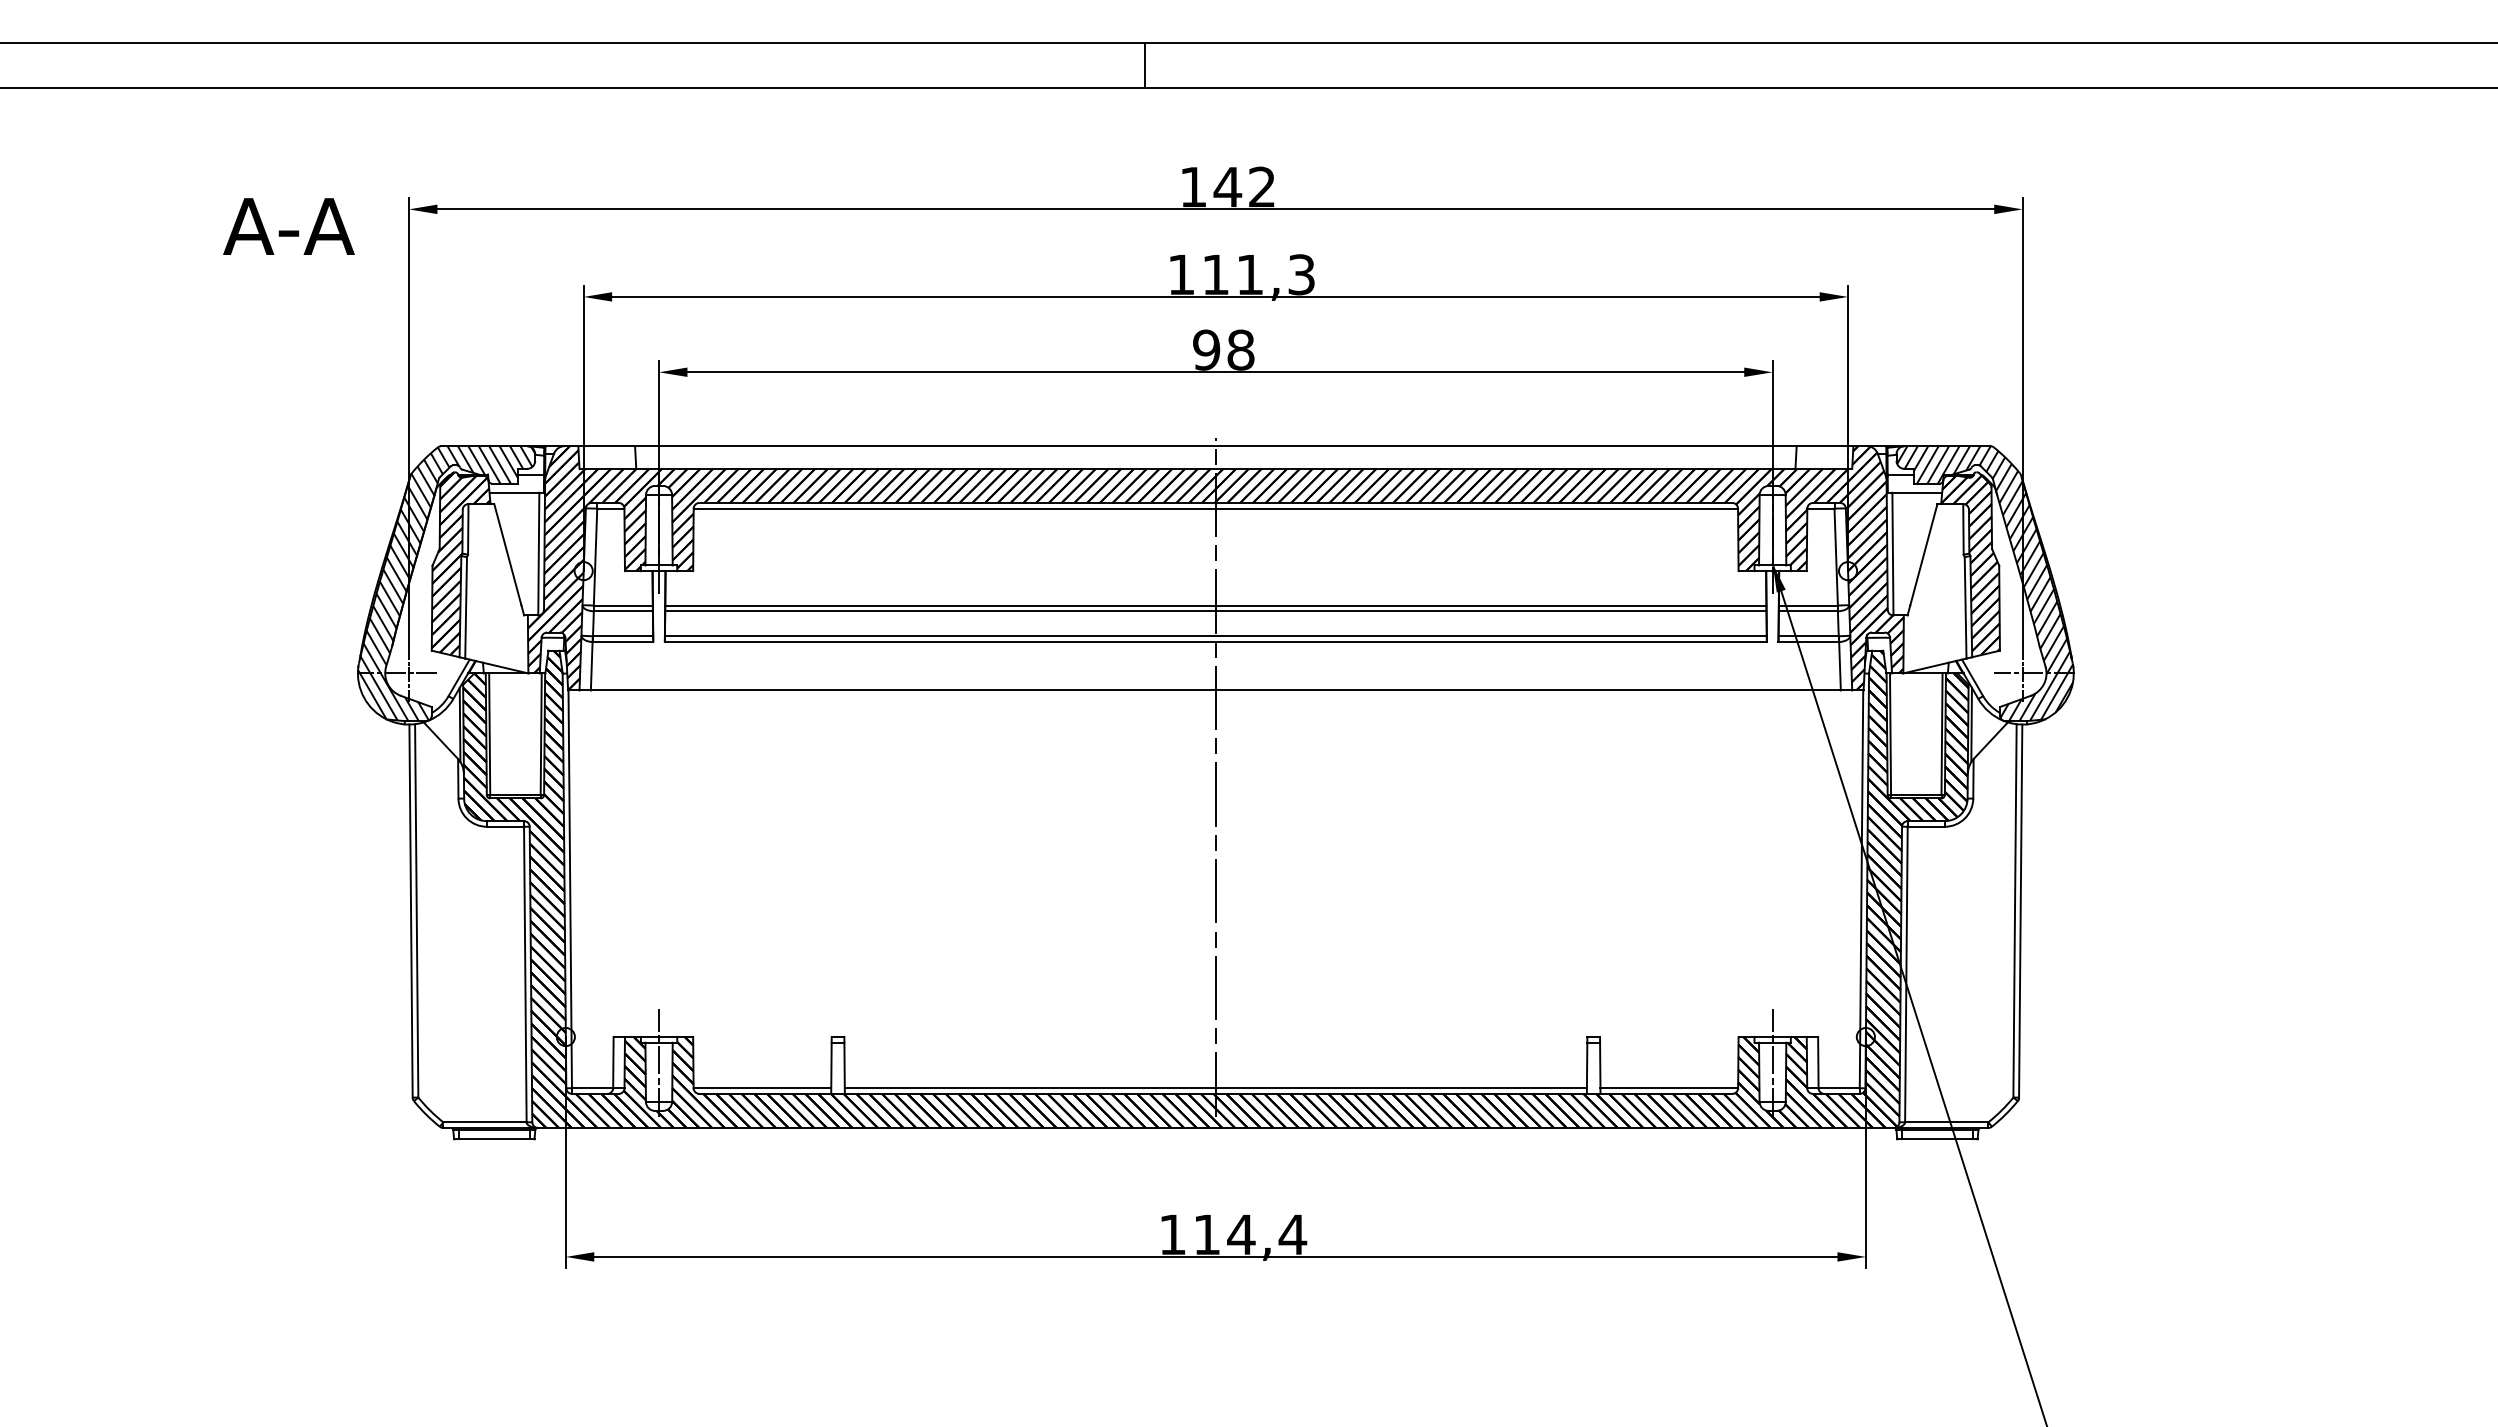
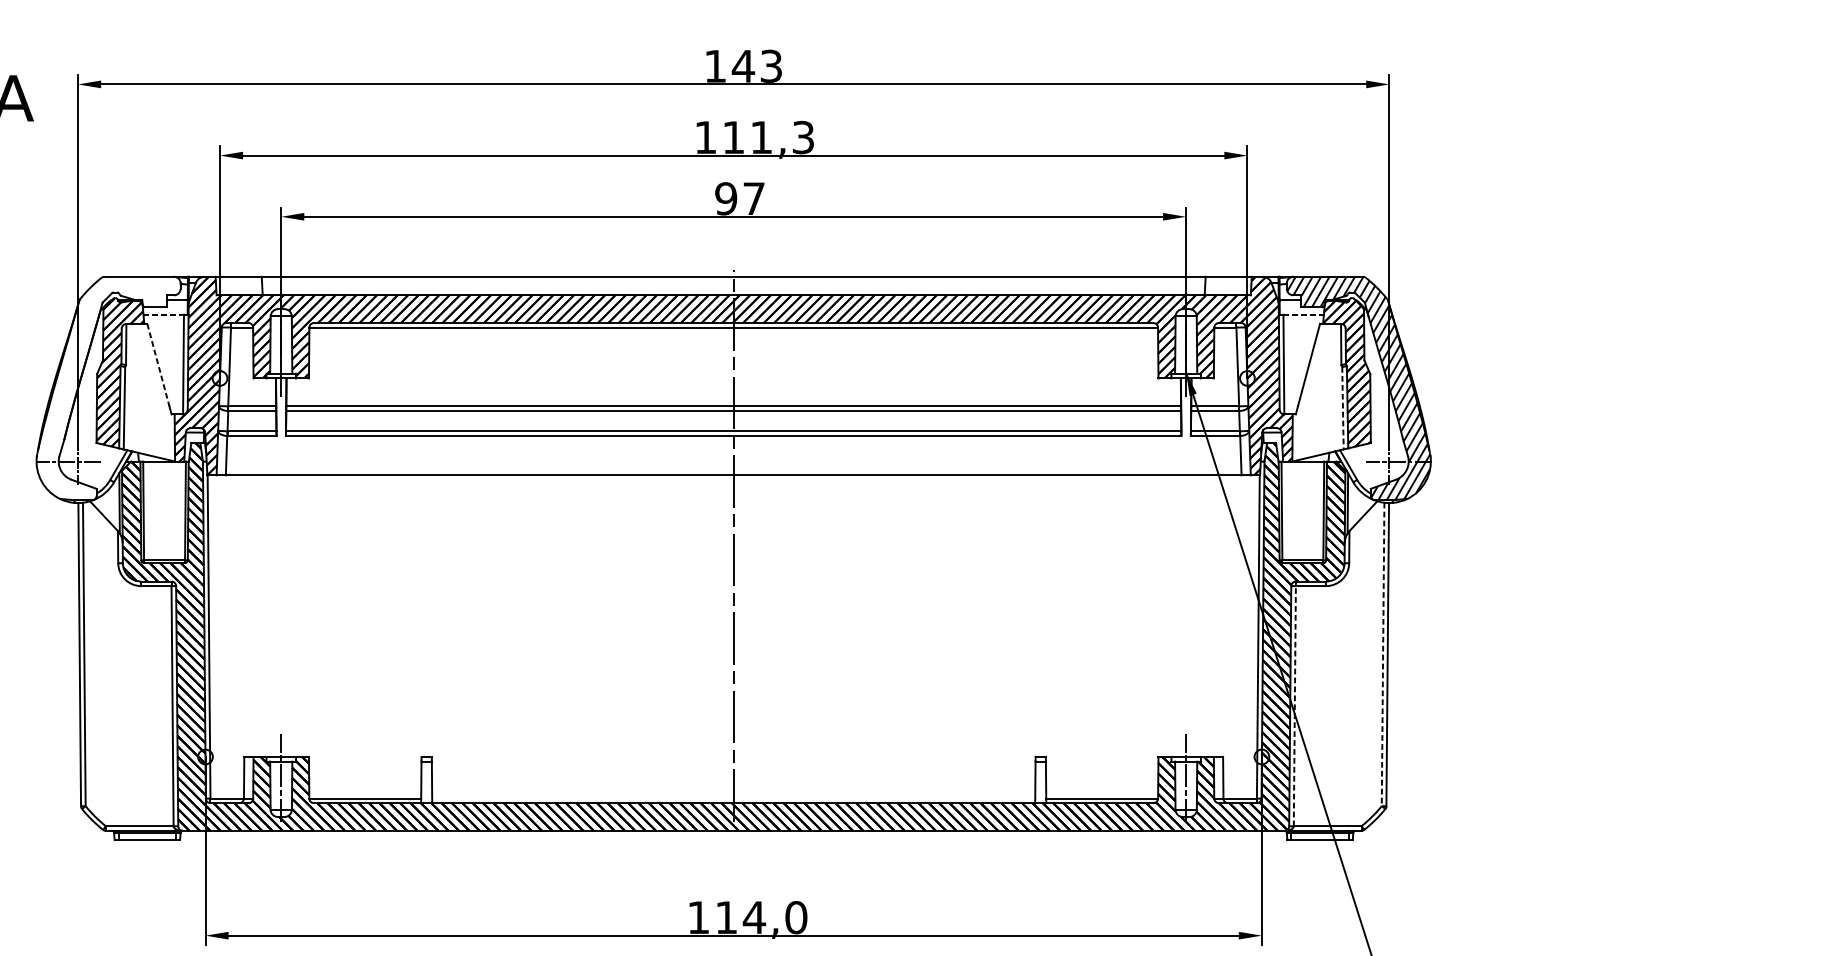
text: (1262, 186) -> (771, 65), 142 -> 143
text: (1240, 349) -> (753, 198), 98 -> 97
line: (514, 492) -> (163, 314), solid -> dashed
line: (1917, 492) -> (1303, 314), solid -> dashed
line: (507, 555) -> (158, 365), solid -> dashed
hatch: (446, 583) -> (108, 388), removed
line: (1965, 607) -> (1342, 407), solid -> dashed
line: (2015, 910) -> (1383, 654), solid -> dashed
line: (1906, 974) -> (1294, 706), solid -> dashed
line: (1215, 1088) -> (733, 798), removed
text: (1292, 1234) -> (795, 917), 114,4 -> 114,0

